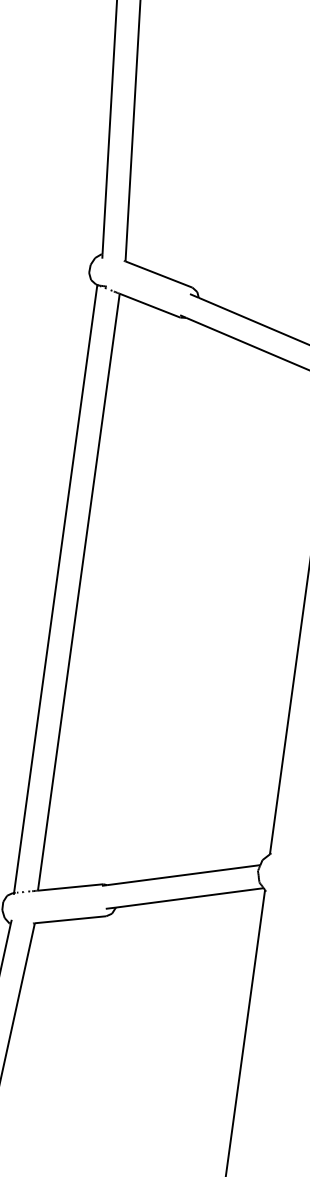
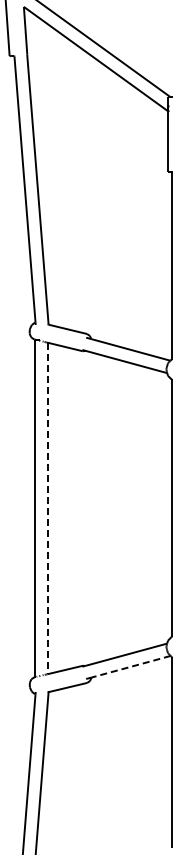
line: (78, 592) -> (47, 508), solid -> dashed
line: (188, 897) -> (130, 666), solid -> dashed

